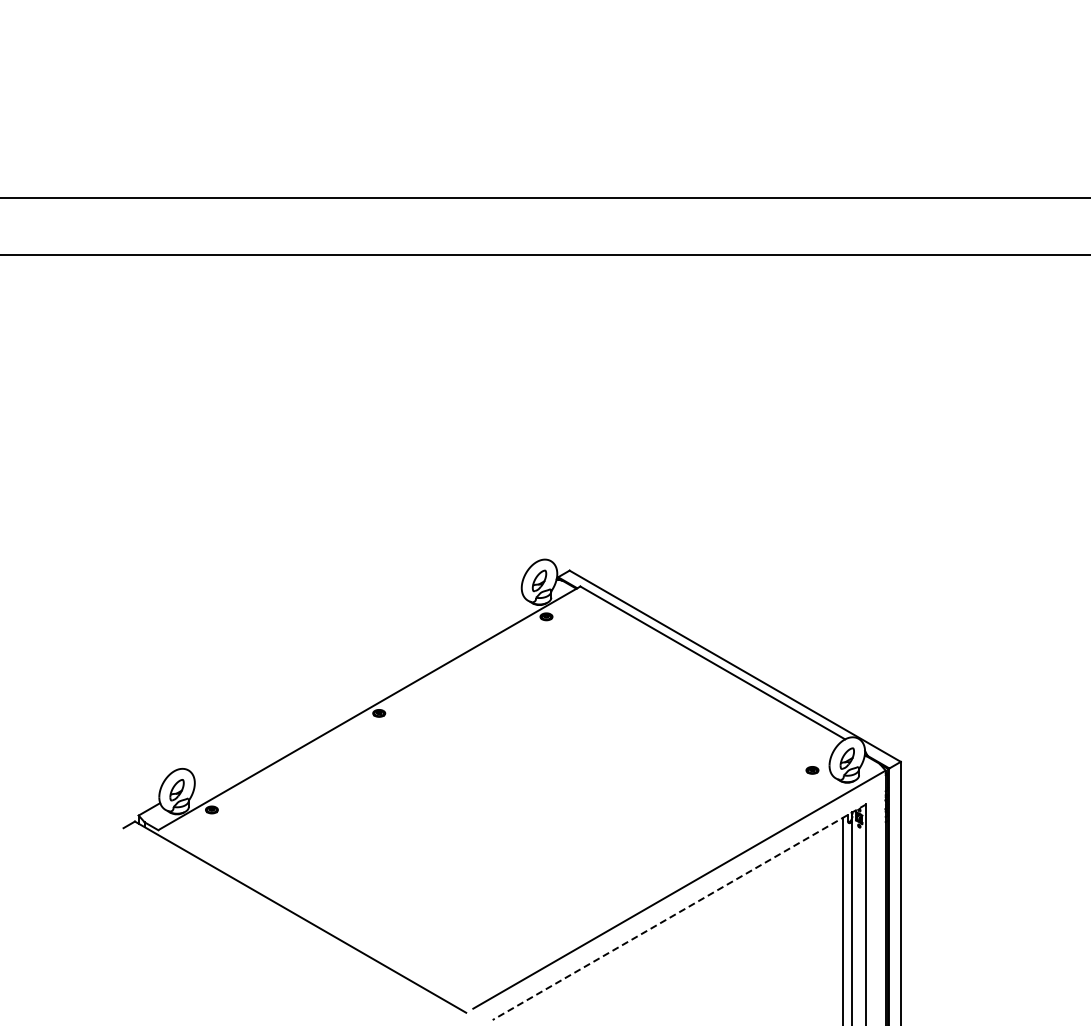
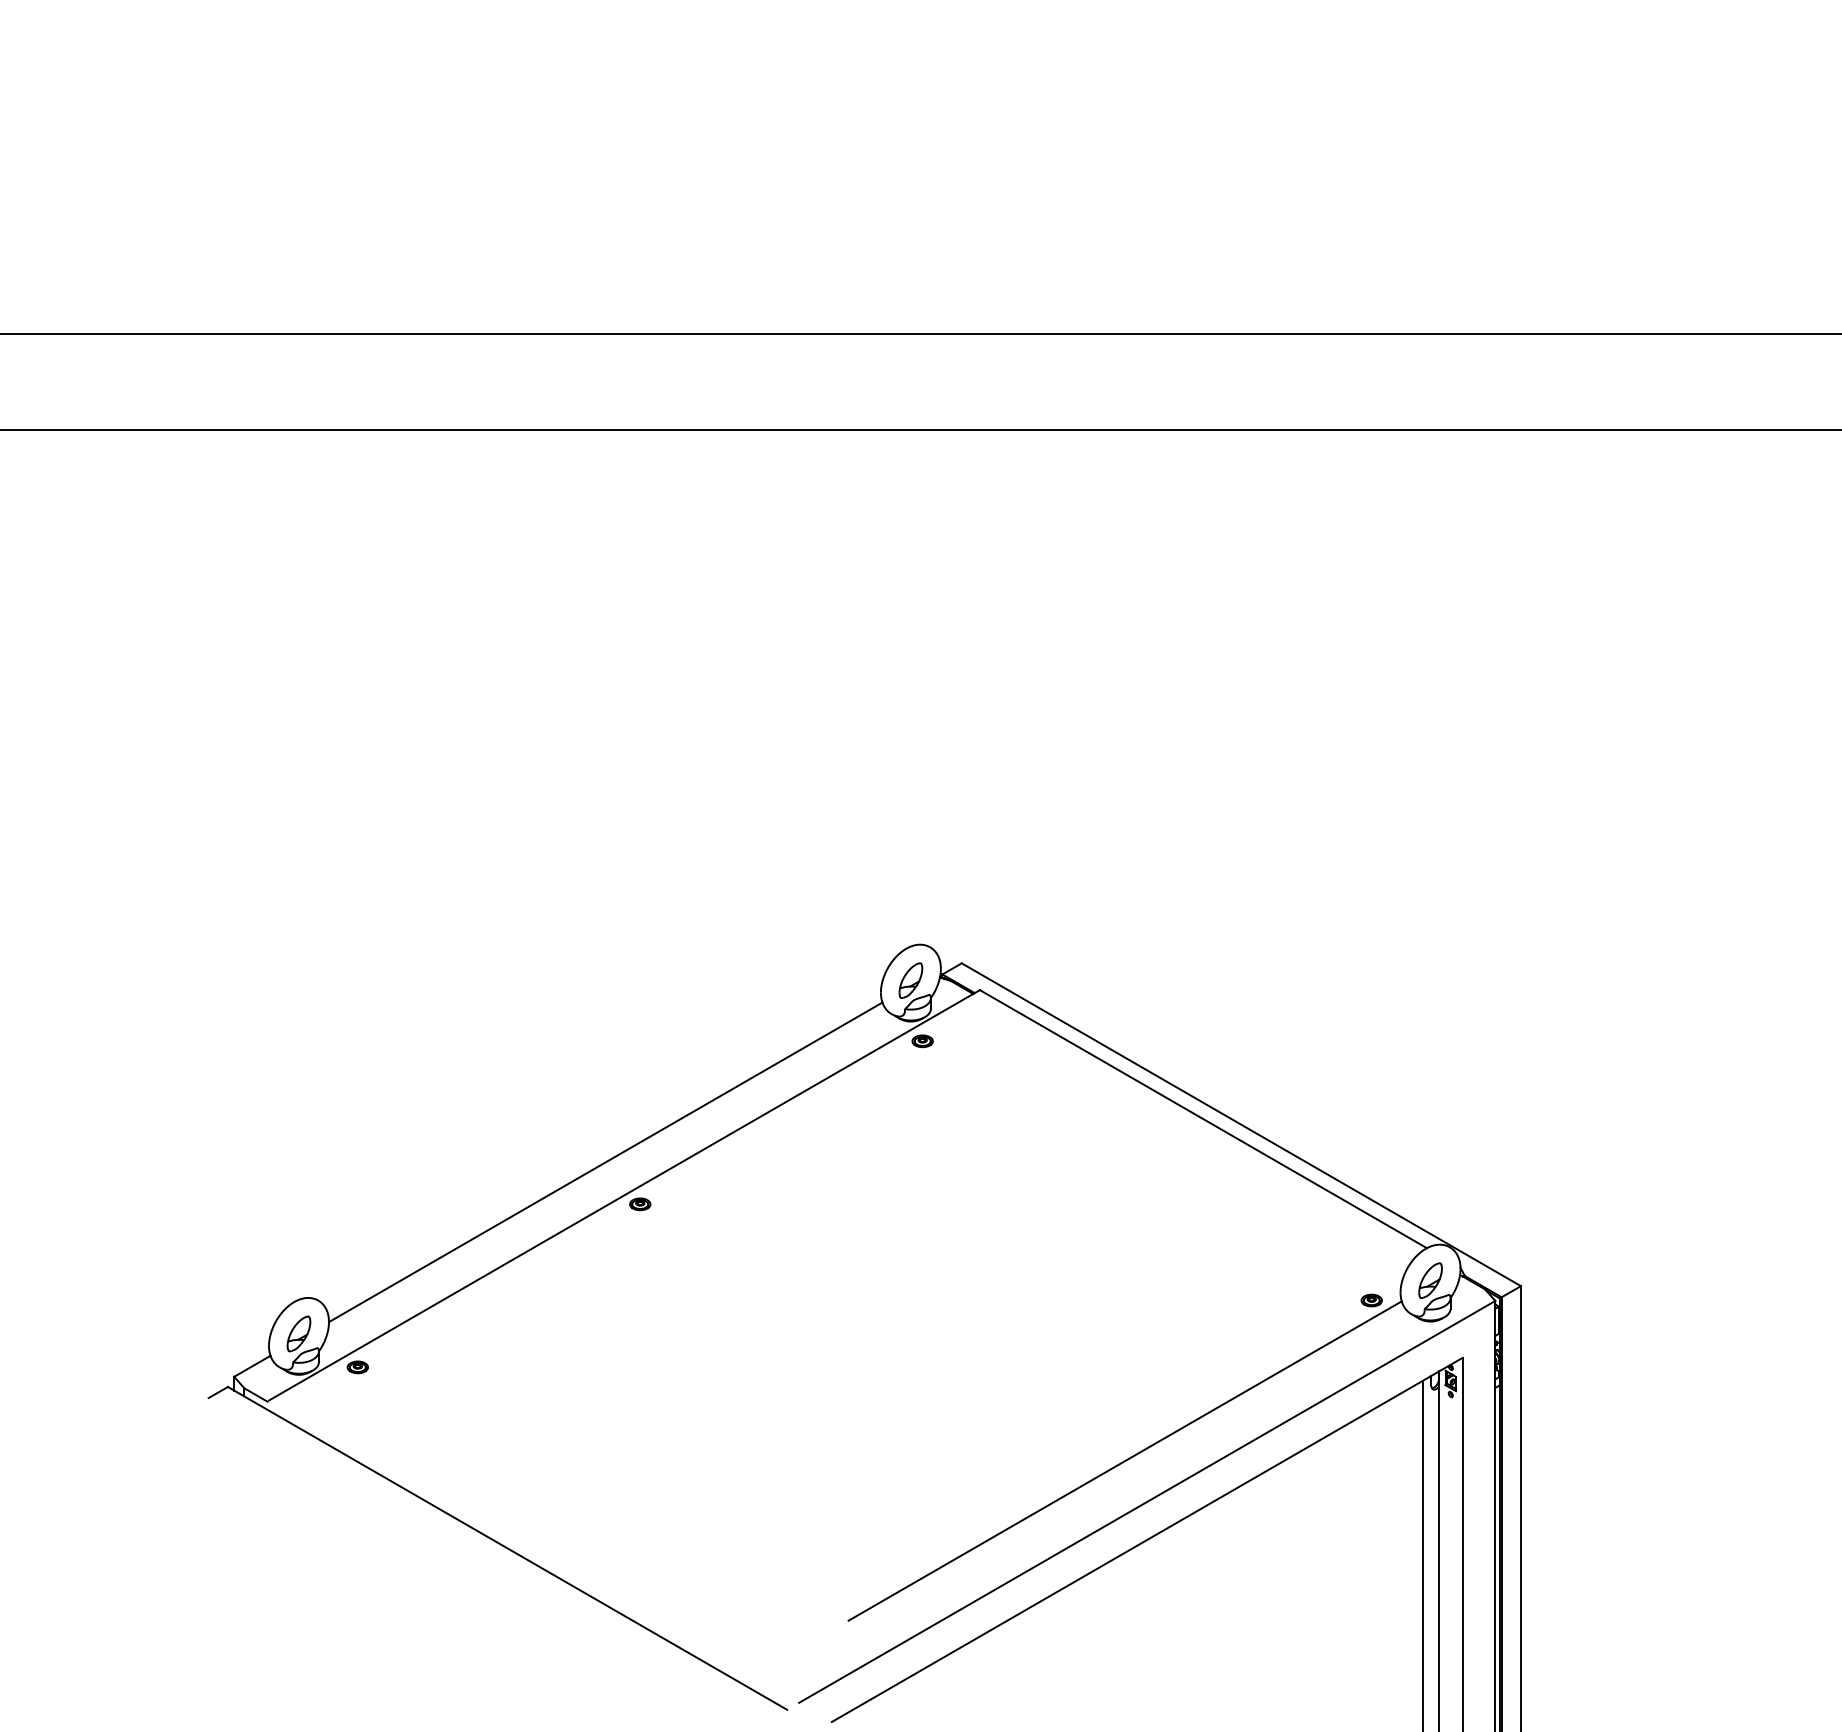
line: (358, 688) -> (605, 1162), added
line: (666, 865) -> (1125, 1461), added
line: (679, 912) -> (1147, 1540), dashed -> solid

